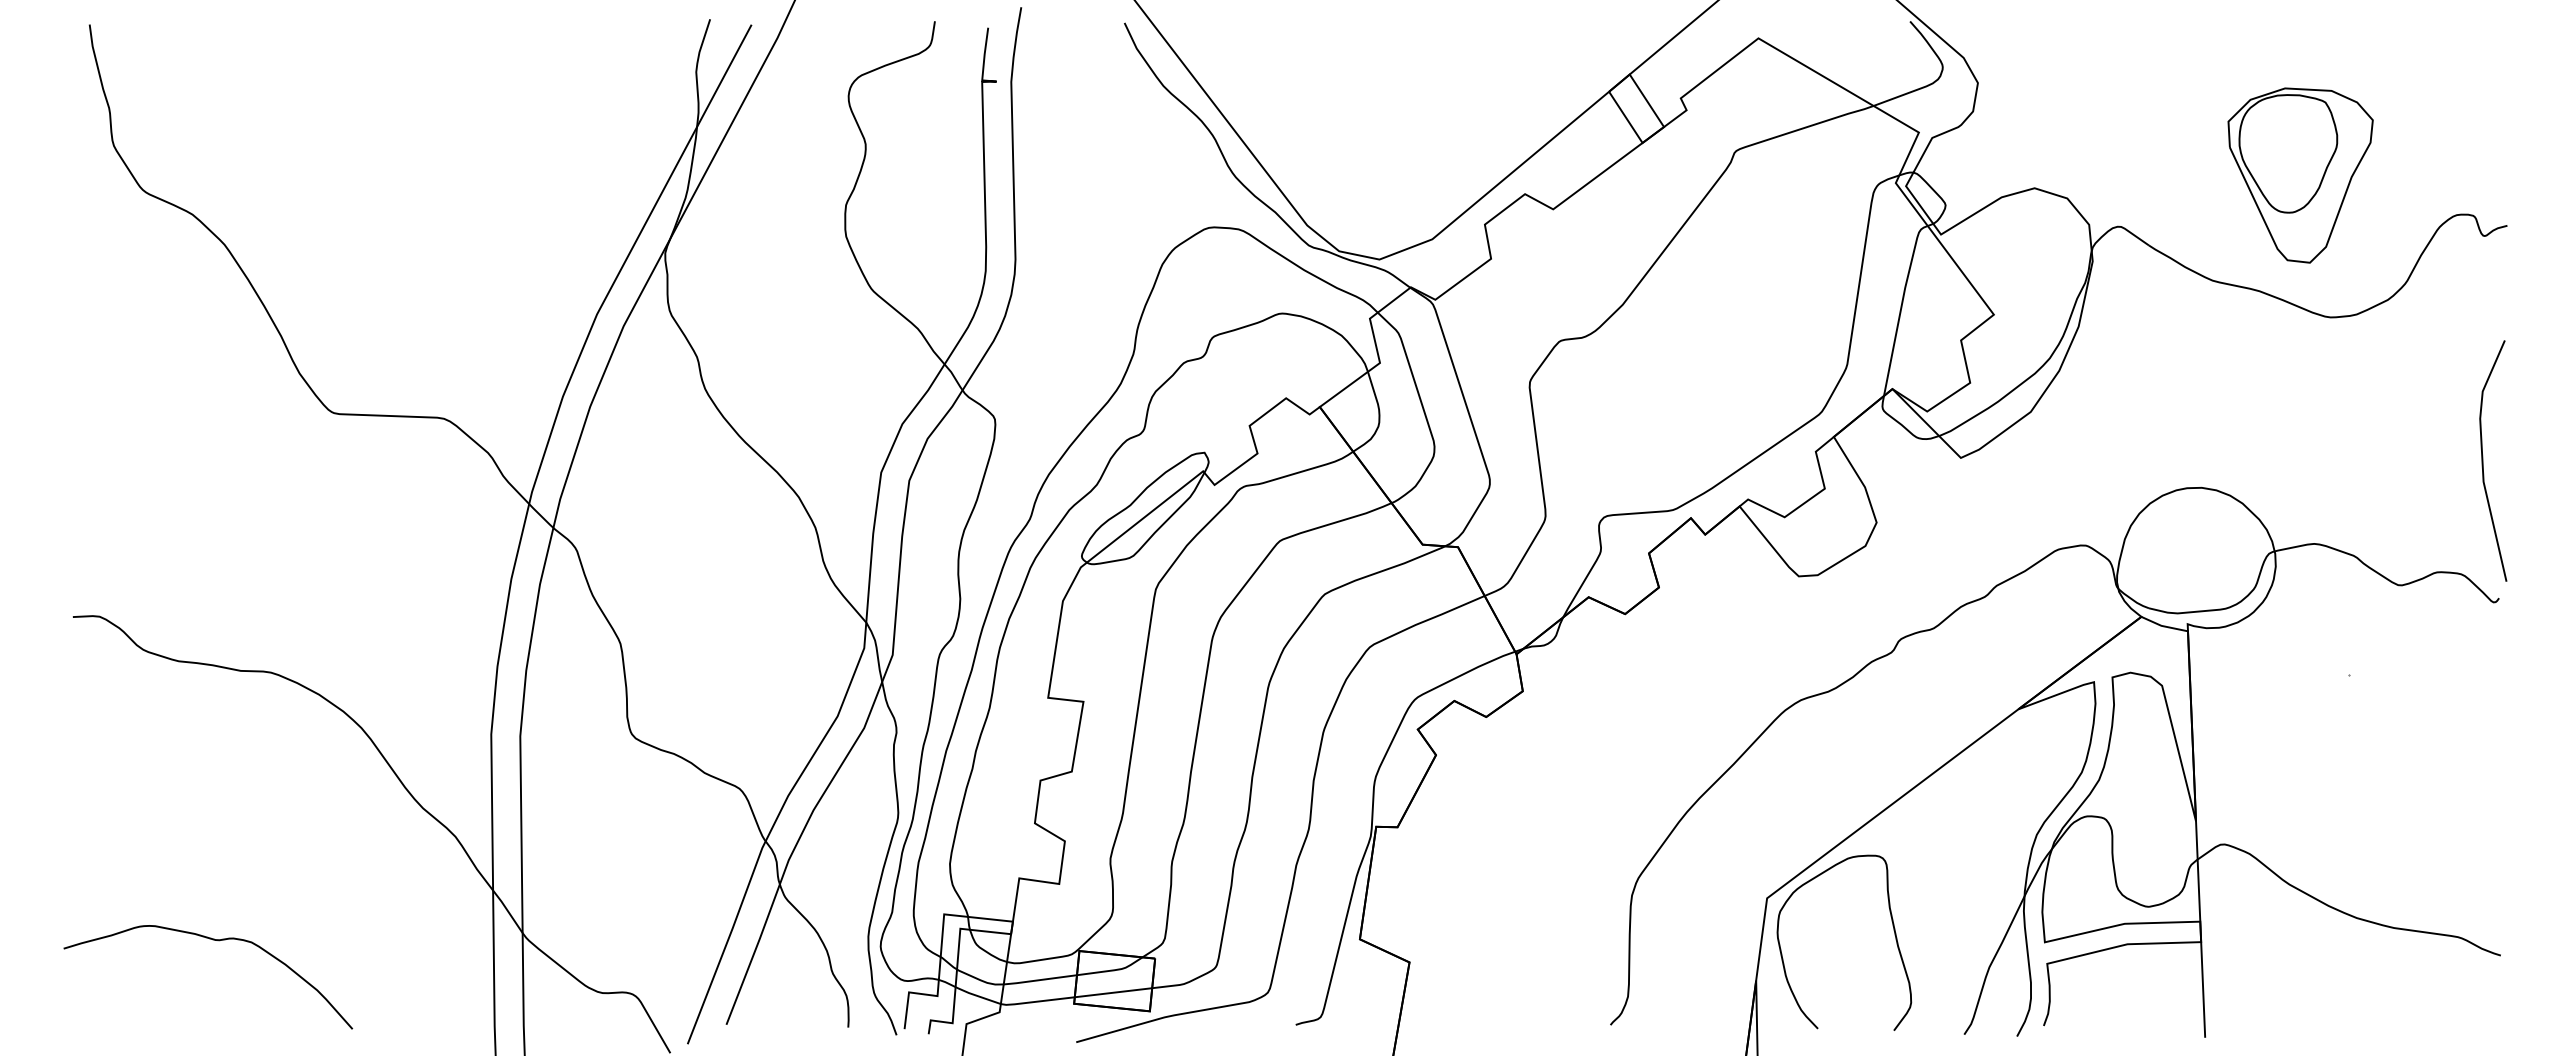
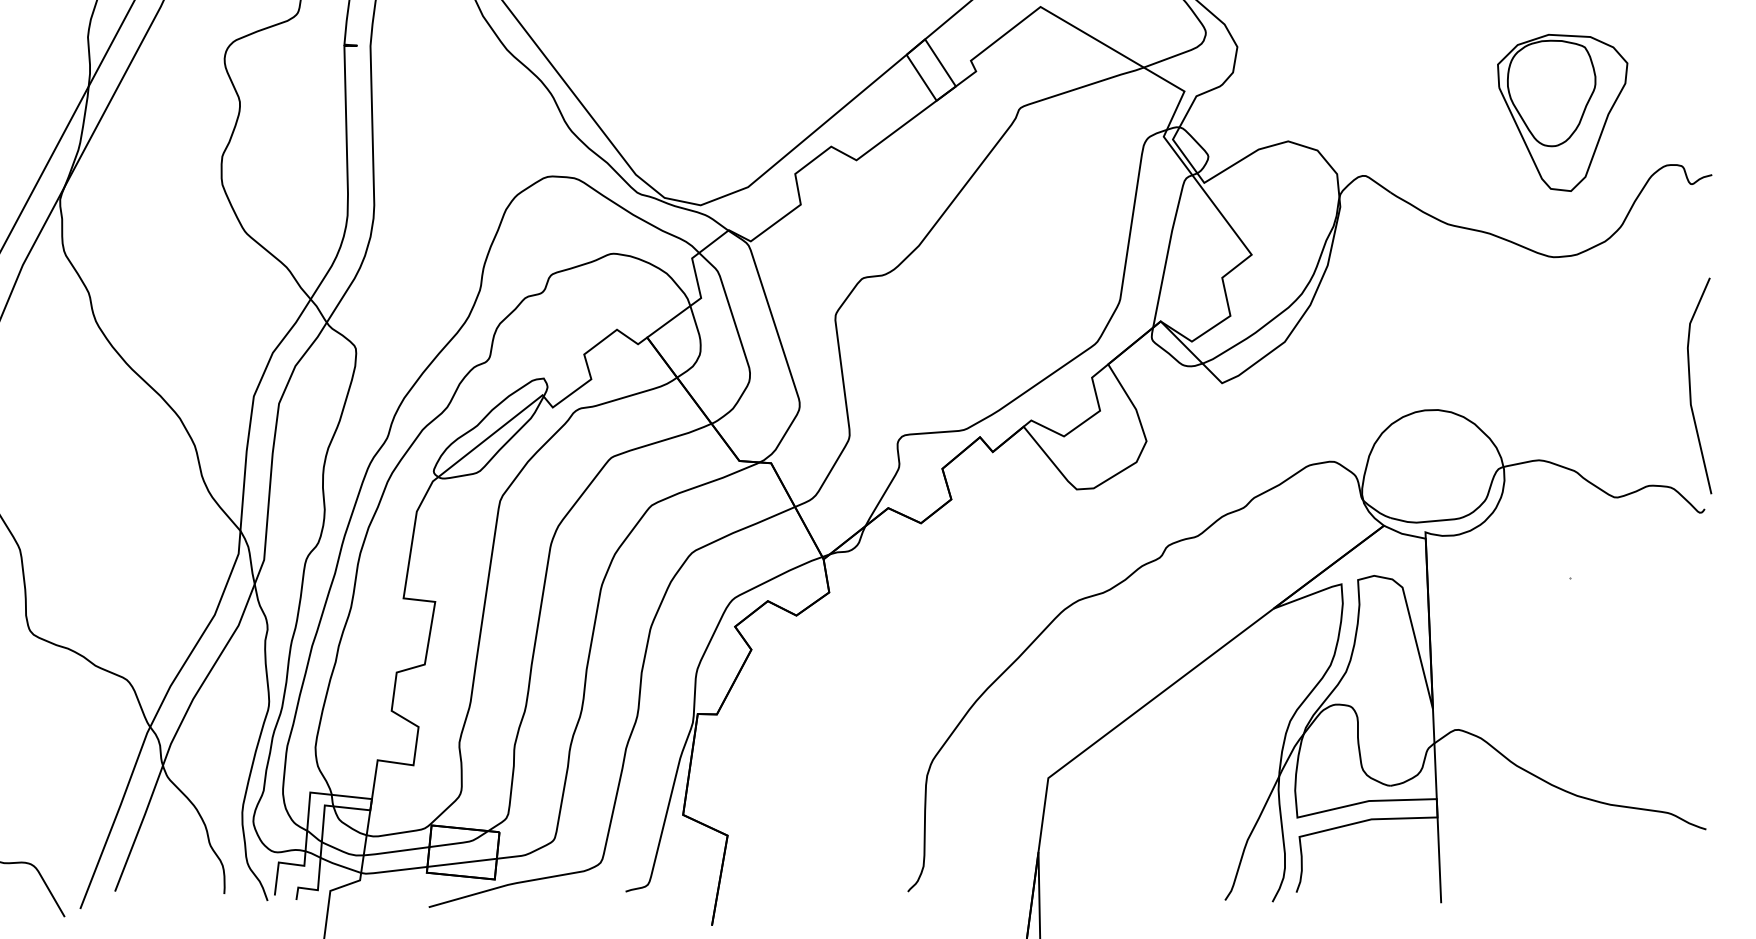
part: (2300, 175) -> (1562, 112), moved
curve: (1893, 930) -> (1161, 807), removed

